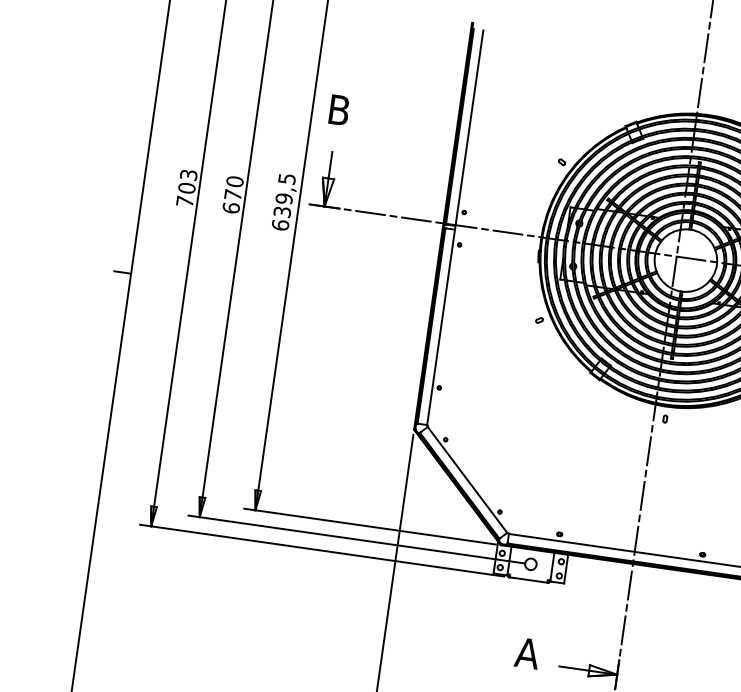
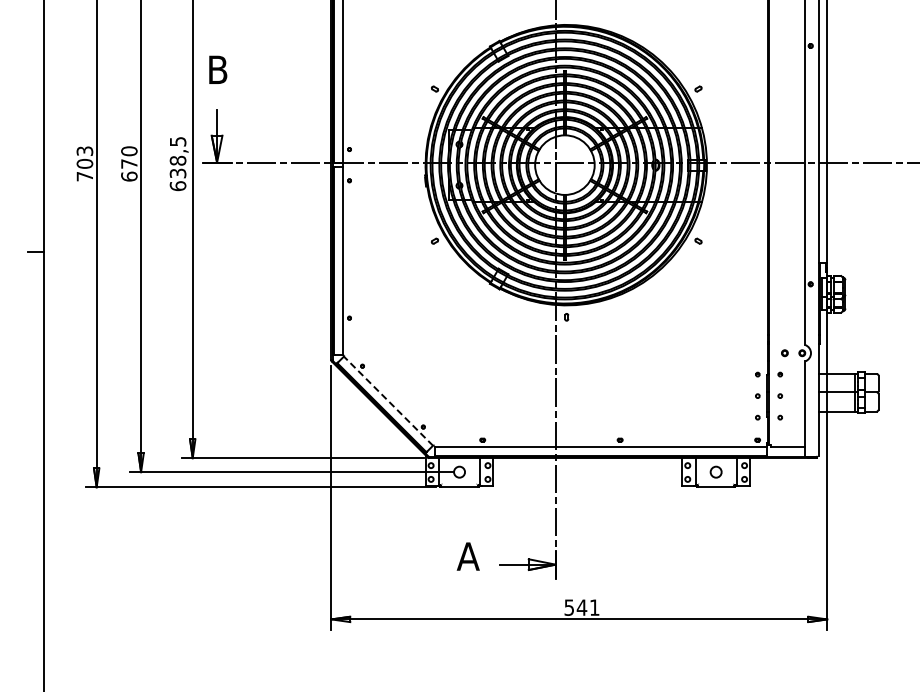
text: (284, 198) -> (178, 160), 639,5 -> 638,5
line: (467, 479) -> (388, 400), solid -> dashed

